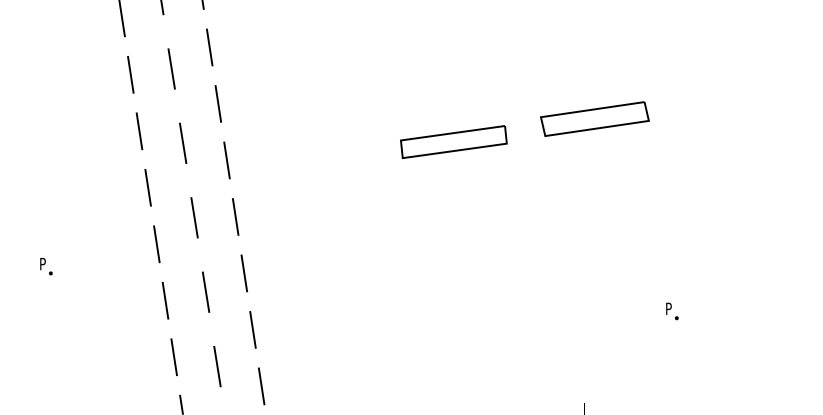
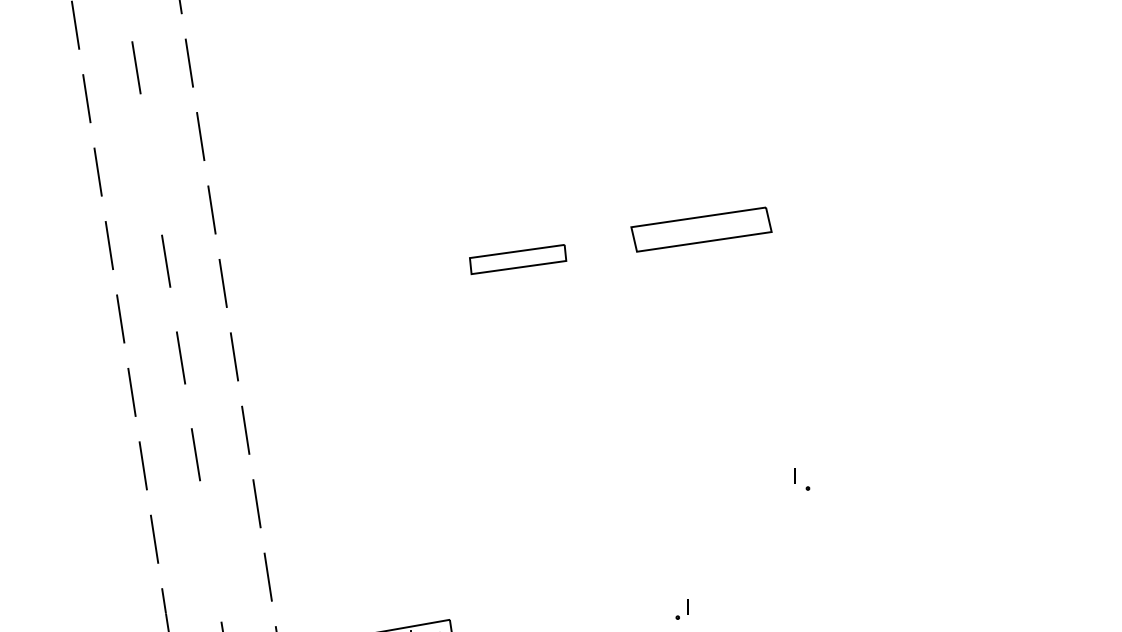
line: (171, 68) -> (151, 164), removed
part: (453, 142) -> (517, 259), size x0.7
text: (668, 308) -> (797, 476), P -> I
line: (217, 366) -> (210, 551), removed

